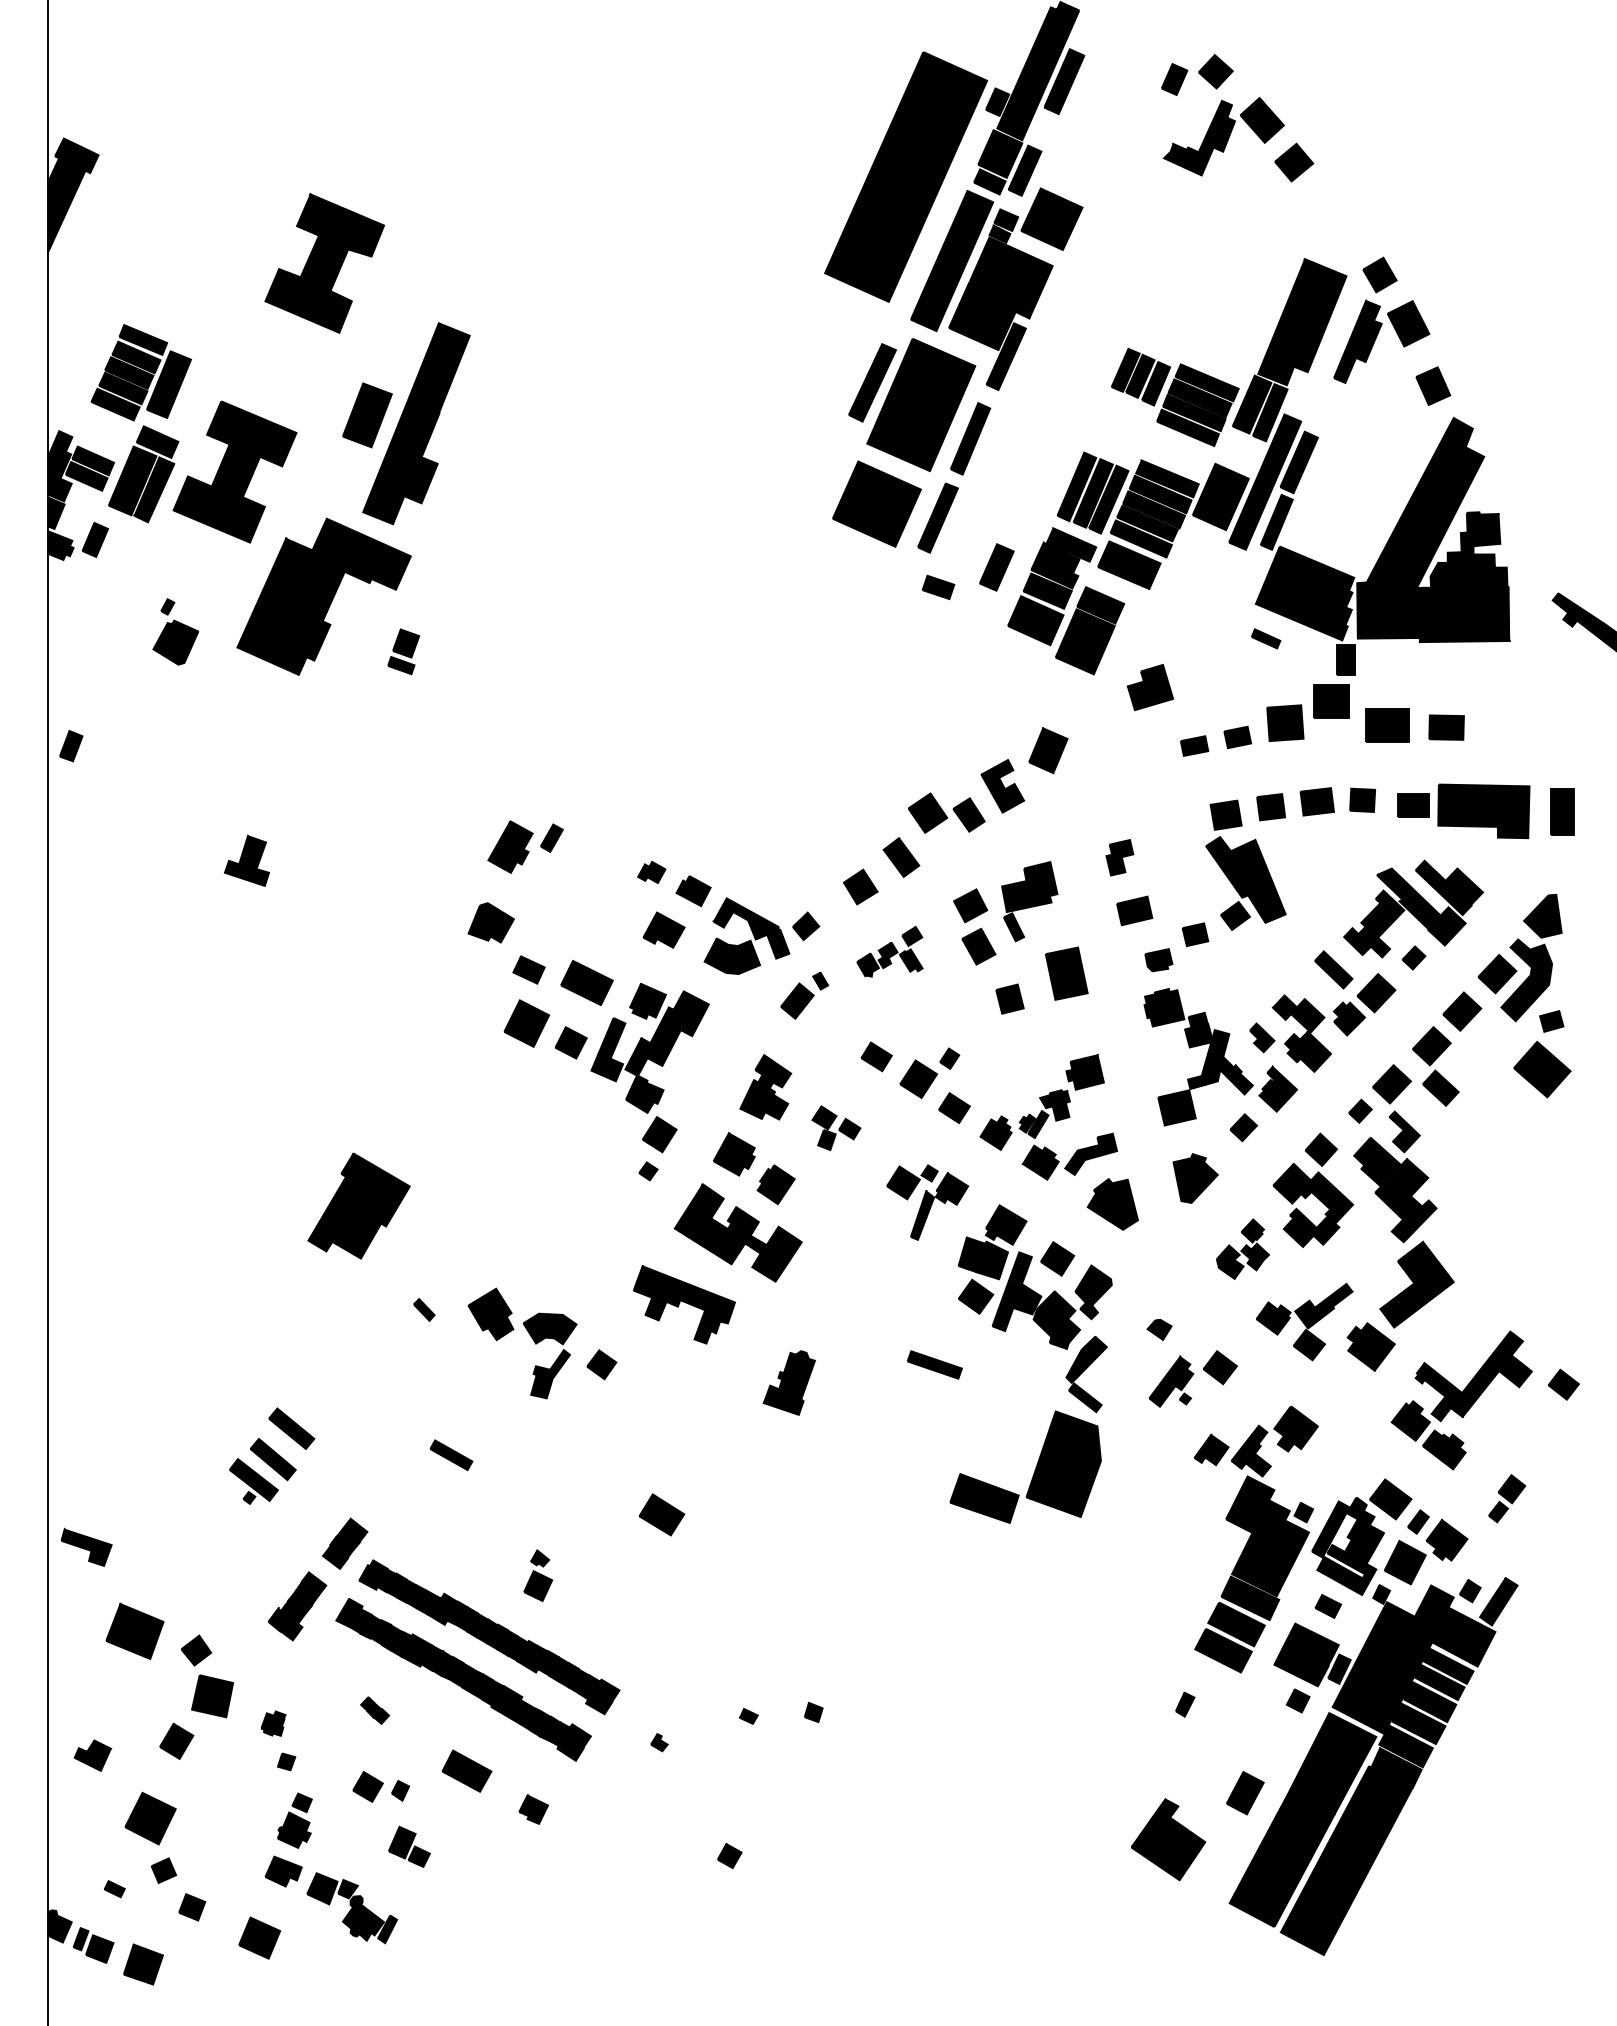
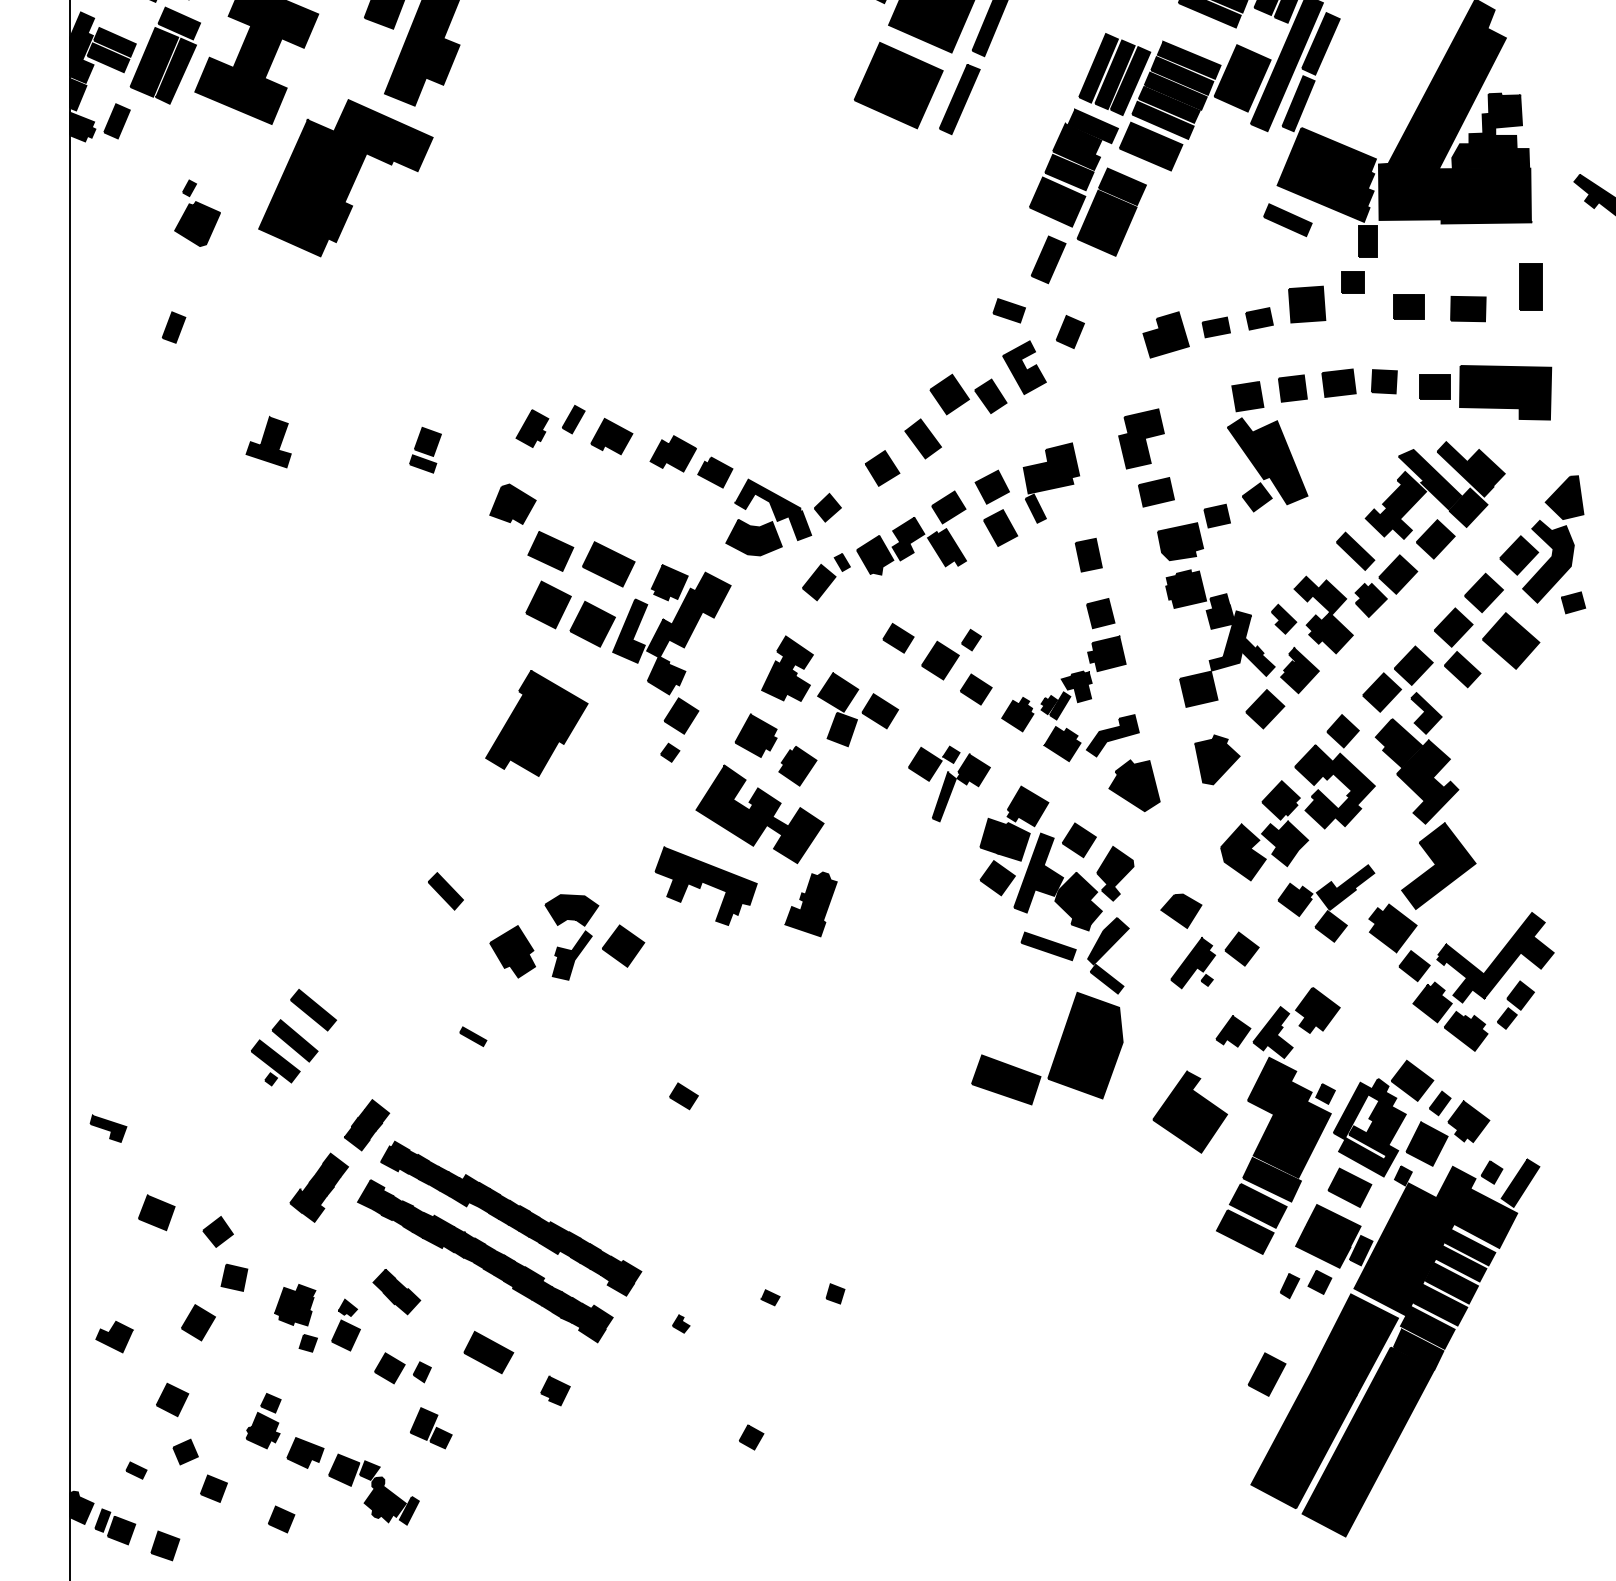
part: (996, 567) -> (1048, 259), moved
part: (938, 586) -> (1009, 309), moved
part: (1265, 638) -> (1287, 219), size x1.67
part: (403, 651) -> (425, 449), moved
part: (1150, 687) -> (1166, 334), moved
part: (1330, 701) -> (1352, 282), size x0.62
part: (1386, 725) -> (1408, 306), size x0.71
part: (71, 746) -> (174, 327), moved
part: (1048, 750) -> (1070, 331), size x0.71
part: (1562, 811) -> (1531, 286), moved
part: (510, 847) -> (532, 428), size x0.71
part: (1119, 857) -> (1141, 438), size x1.67
part: (651, 872) -> (673, 453), size x1.67
part: (663, 929) -> (611, 435), moved
part: (889, 951) -> (911, 532), size x1.67
part: (1413, 957) -> (1435, 538), size x1.67
part: (1158, 959) -> (1180, 540), size x1.67
part: (528, 969) -> (550, 550), size x1.43
part: (1067, 973) -> (1089, 554), size x0.62
part: (1009, 998) -> (1100, 612), moved
part: (571, 1042) -> (593, 623), size x1.43
part: (1542, 1069) -> (1511, 640), moved
part: (1360, 1111) -> (1382, 692), size x1.67
part: (836, 1127) -> (858, 708), size x1.67
part: (1243, 1127) -> (1265, 708), size x1.43
part: (358, 1205) -> (536, 722), moved
part: (1242, 1248) -> (1264, 829), size x1.67
part: (424, 1309) -> (446, 890), size x1.67
part: (490, 1314) -> (512, 951), moved
part: (1159, 1329) -> (1181, 910), size x1.67
part: (601, 1364) -> (623, 945), size x1.43
part: (934, 1364) -> (1048, 945), moved
part: (788, 1382) -> (810, 903), moved
part: (1563, 1384) -> (1414, 965), moved
part: (451, 1455) -> (473, 1036), size x0.62
part: (1507, 1498) -> (1516, 1004), moved
part: (662, 1514) -> (684, 1095), size x0.62
part: (86, 1546) -> (108, 1127), size x0.71
part: (538, 1575) -> (346, 1324), moved
part: (1328, 1606) -> (1350, 1187), size x1.67
part: (134, 1631) -> (156, 1212), size x0.62
part: (212, 1696) -> (234, 1277), size x0.62
part: (1185, 1704) -> (1290, 1285), moved
part: (374, 1710) -> (396, 1291), size x1.67
part: (273, 1723) -> (295, 1304), size x1.67
part: (150, 1818) -> (172, 1399), size x0.62
part: (294, 1820) -> (263, 1420), moved
part: (1168, 1839) -> (1190, 1111), moved
part: (259, 1937) -> (281, 1518), size x0.62
part: (143, 1964) -> (165, 1545), size x0.71

